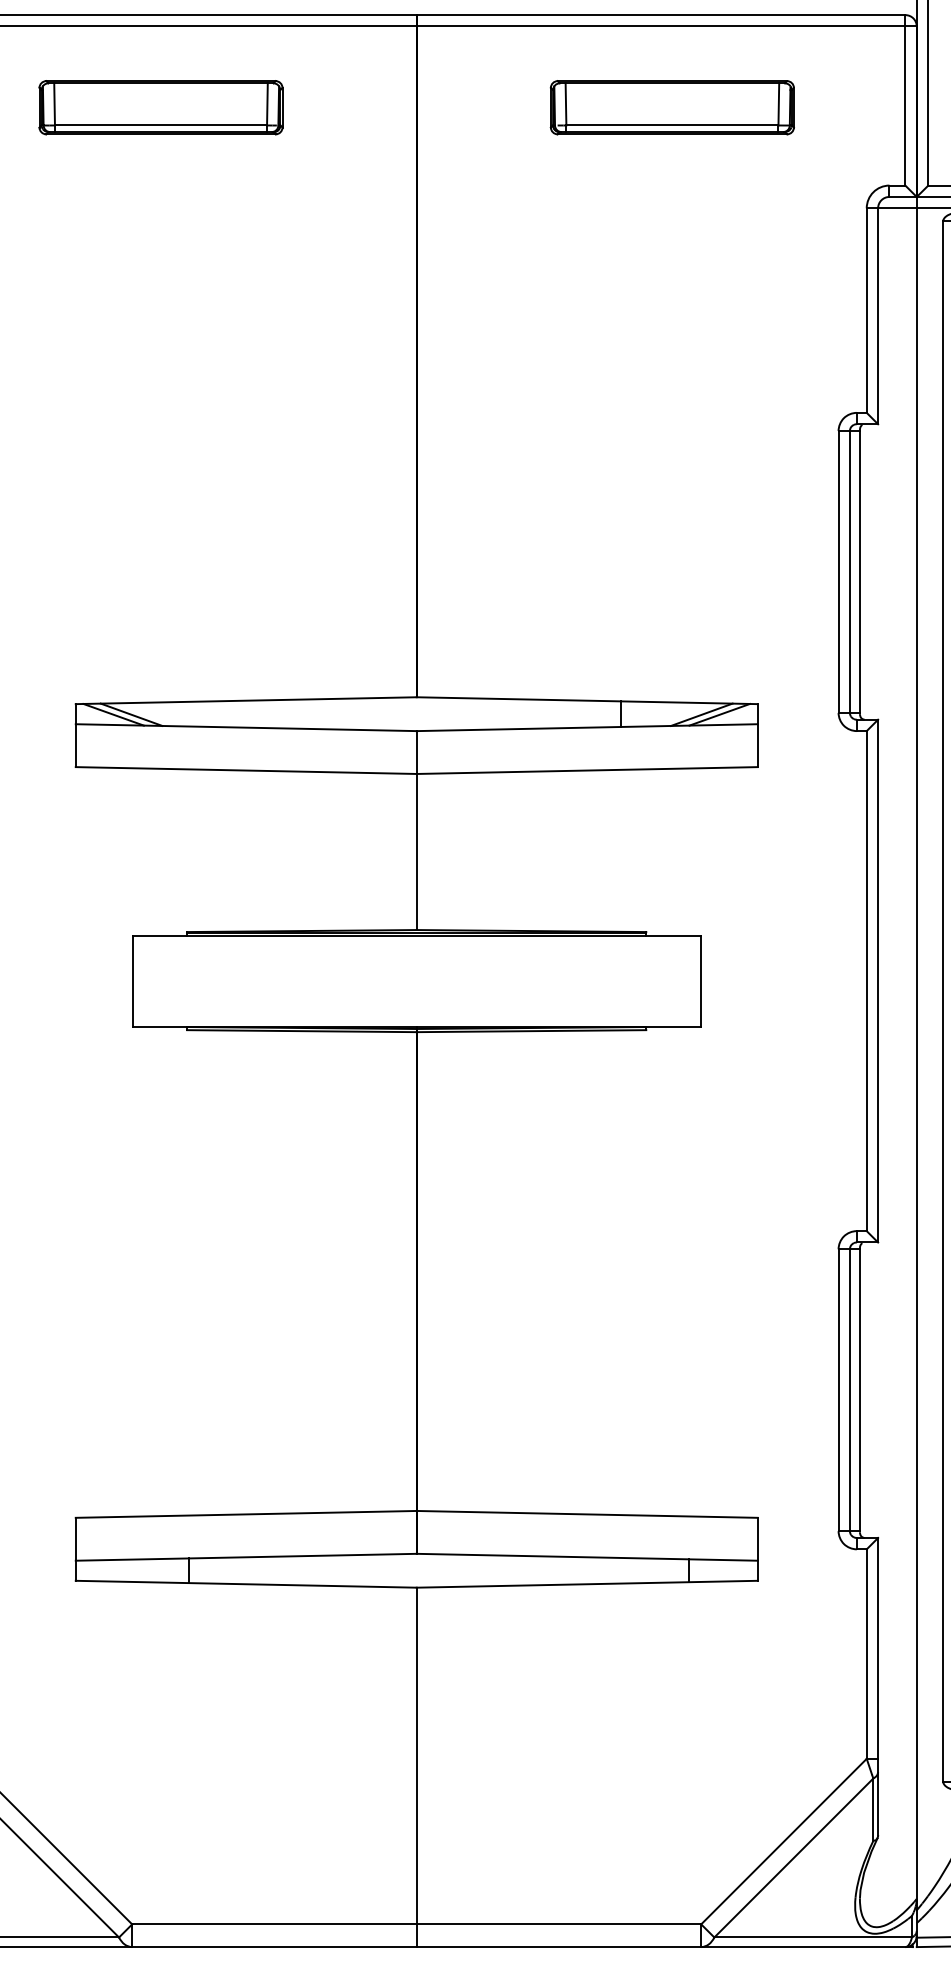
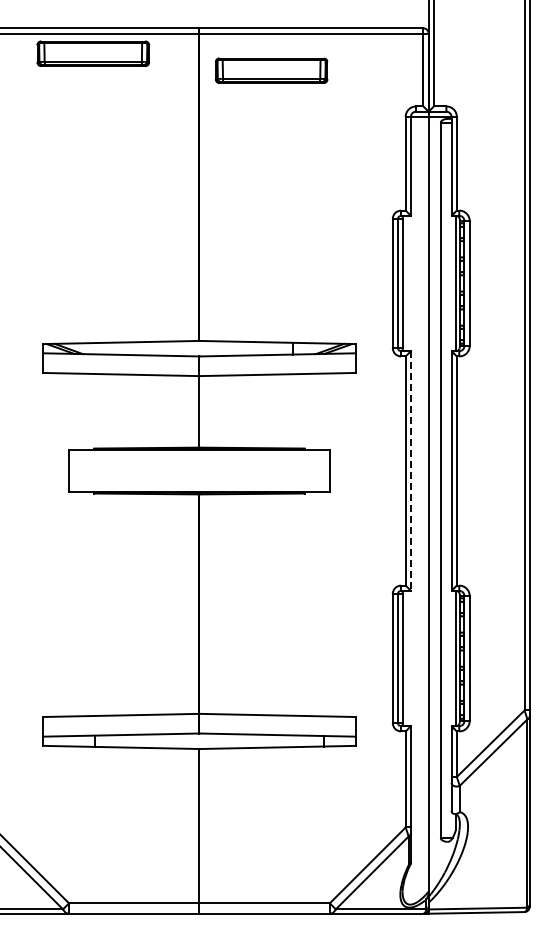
part: (159, 107) -> (92, 53), moved
part: (672, 107) -> (271, 70), moved
line: (877, 982) -> (410, 471), solid -> dashed

